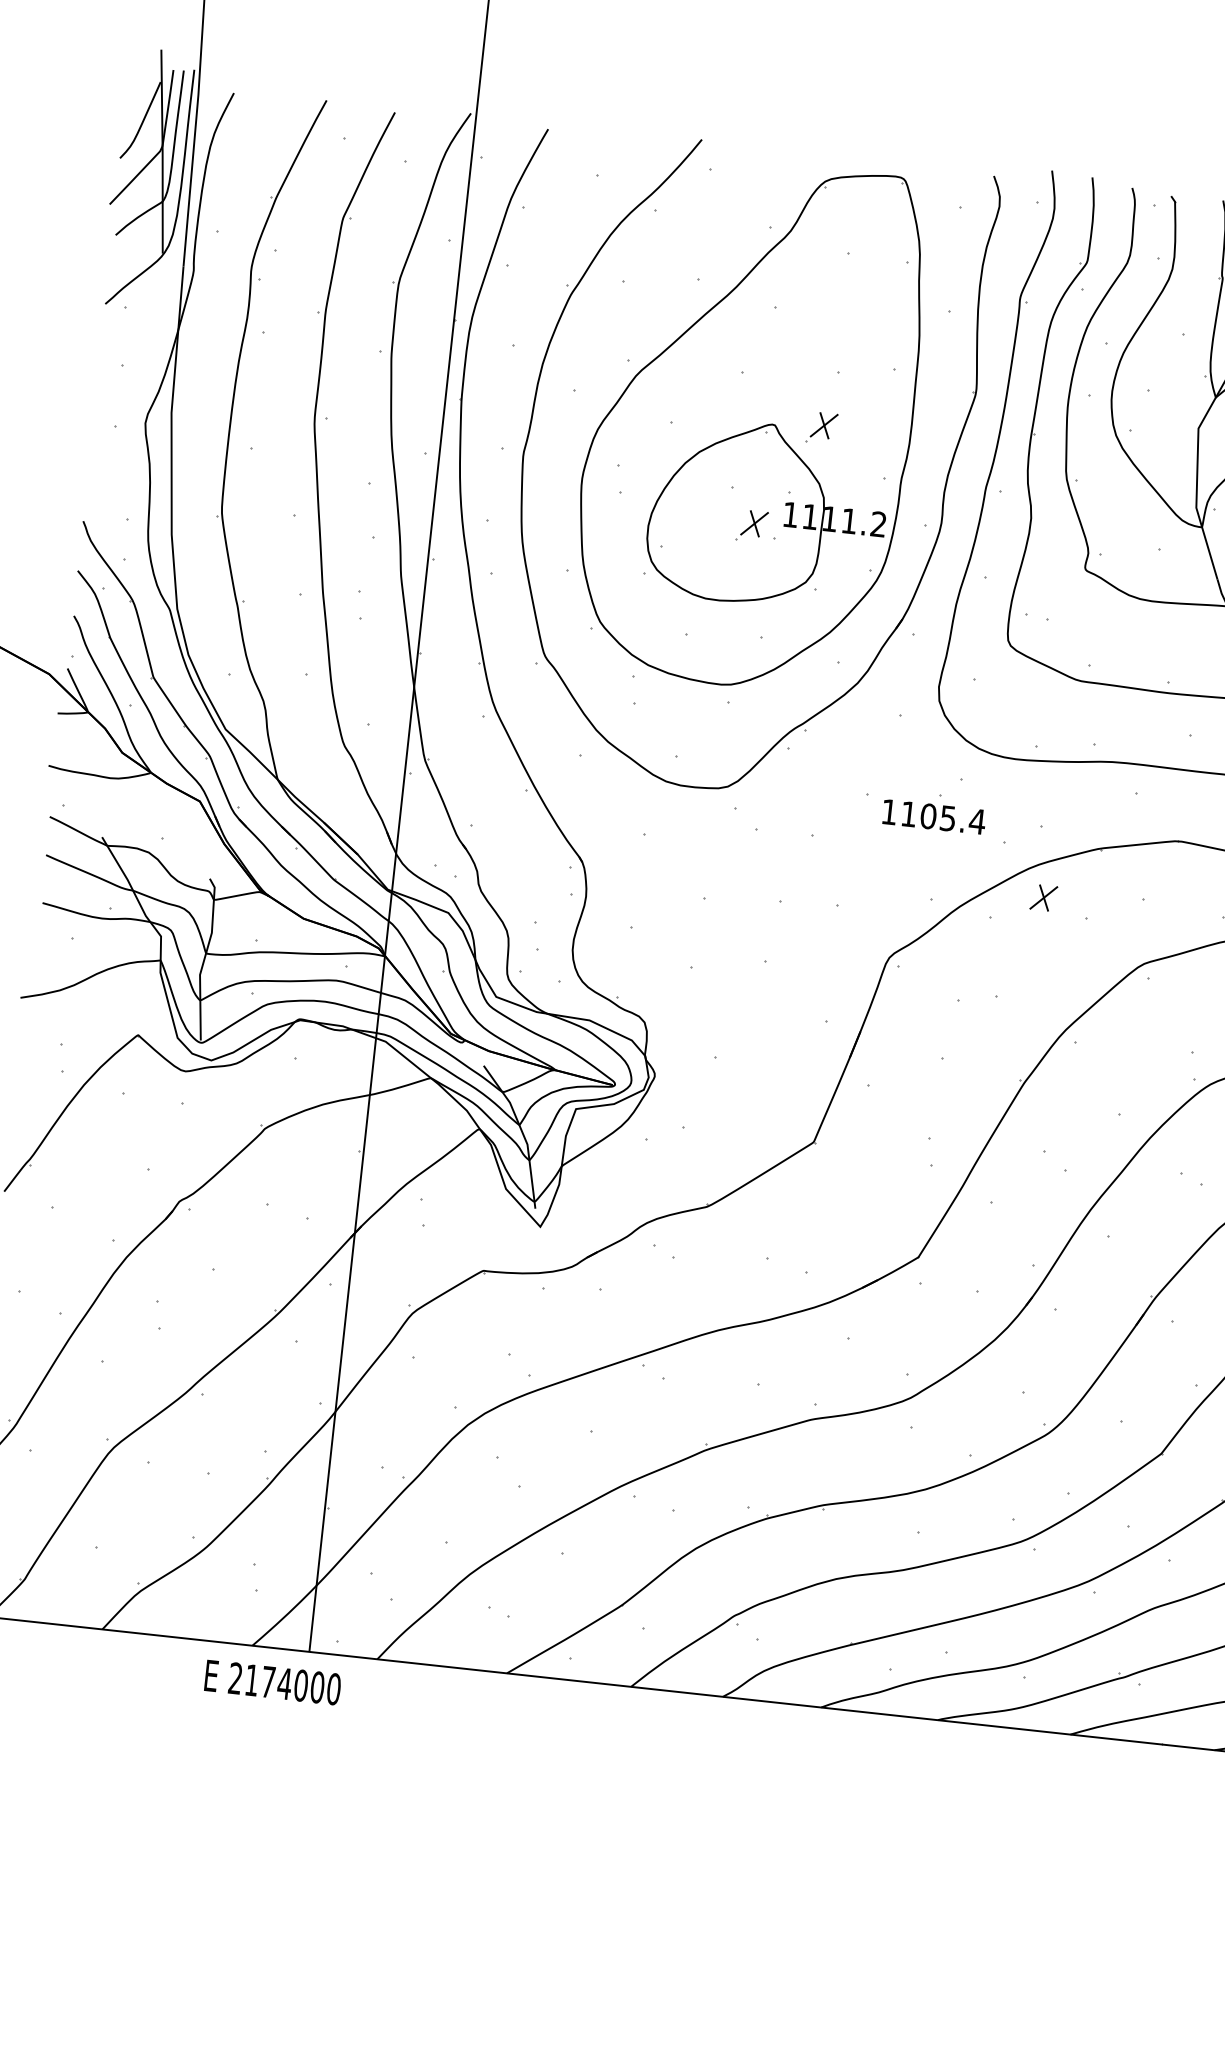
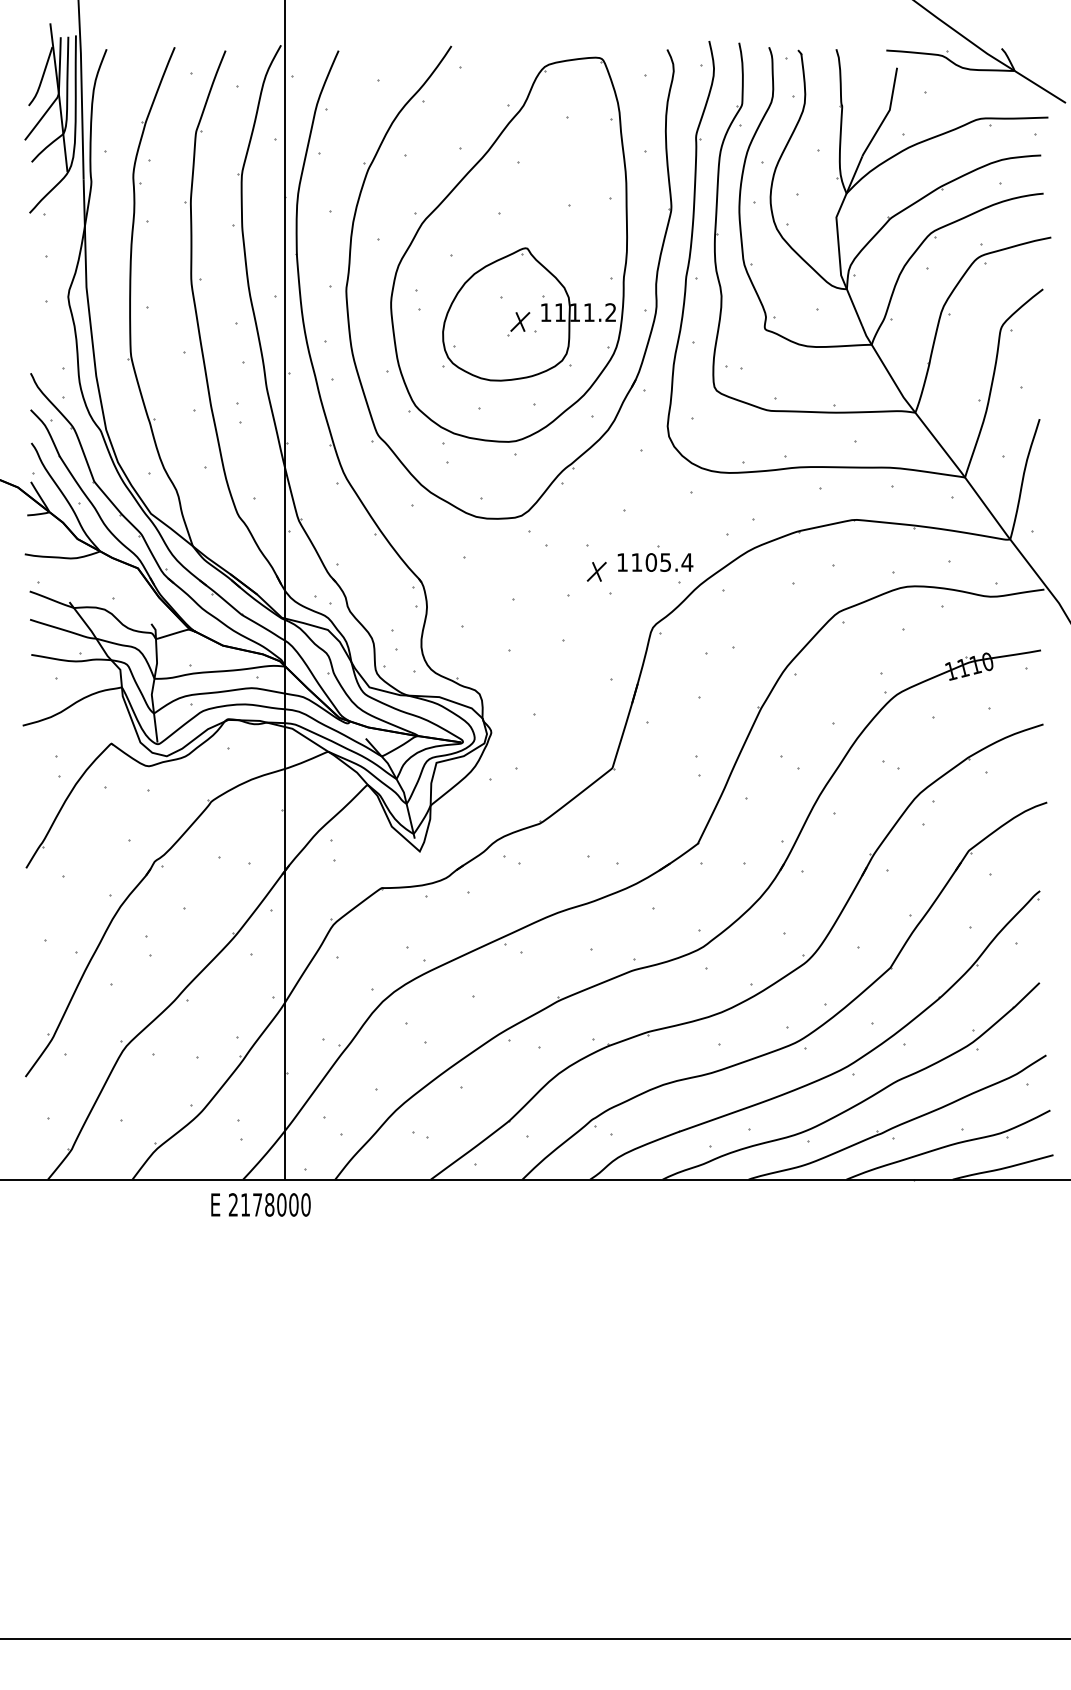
part: (821, 428) -> (561, 247), removed
part: (934, 811) -> (655, 558), moved
part: (1043, 897) -> (596, 571), moved
text: (284, 1683) -> (269, 1204), 2174000 -> 2178000

